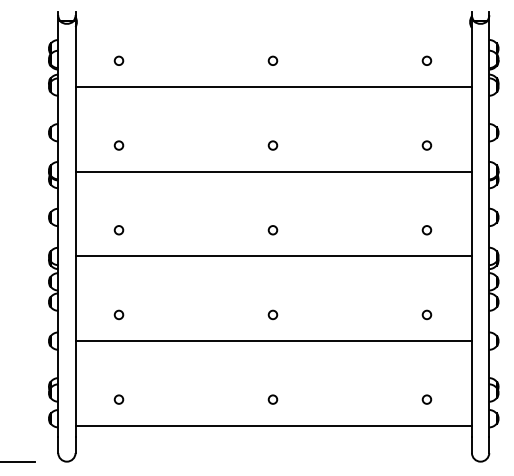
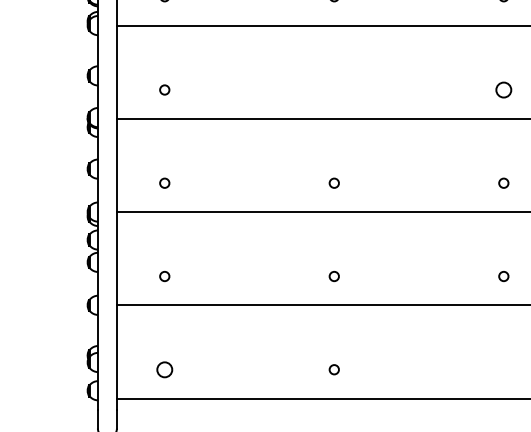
circle: (272, 145) -> (333, 89), removed
circle: (426, 145) -> (503, 89), size x1.6
circle: (118, 399) -> (164, 369), size x1.6
circle: (426, 399) -> (503, 369), removed

